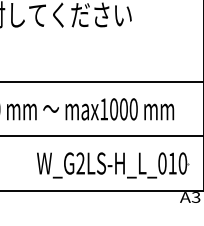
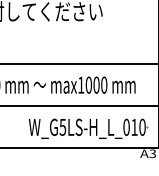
text: (80, 162) -> (62, 126), W_G2LS-H_L_010 -> W_G5LS-H_L_010

